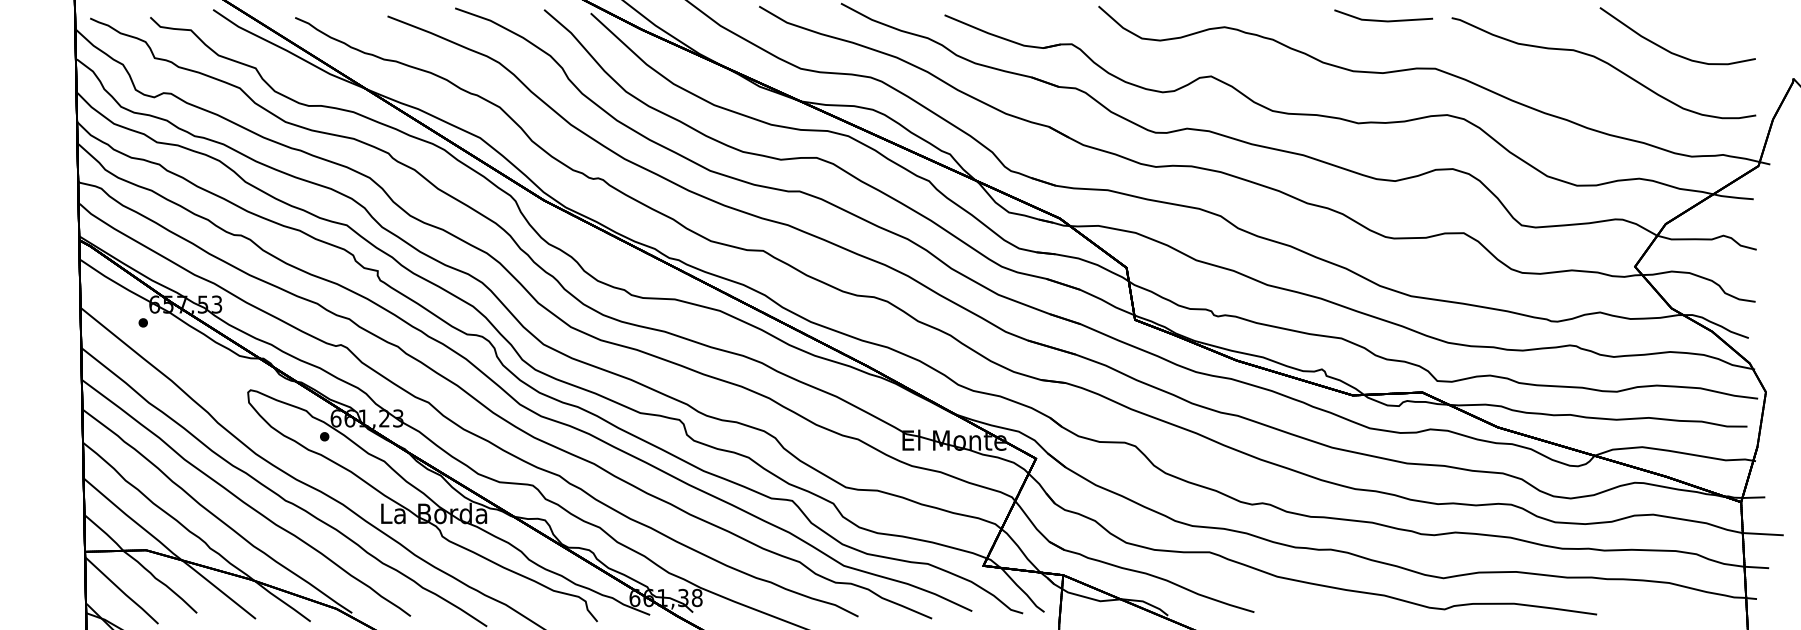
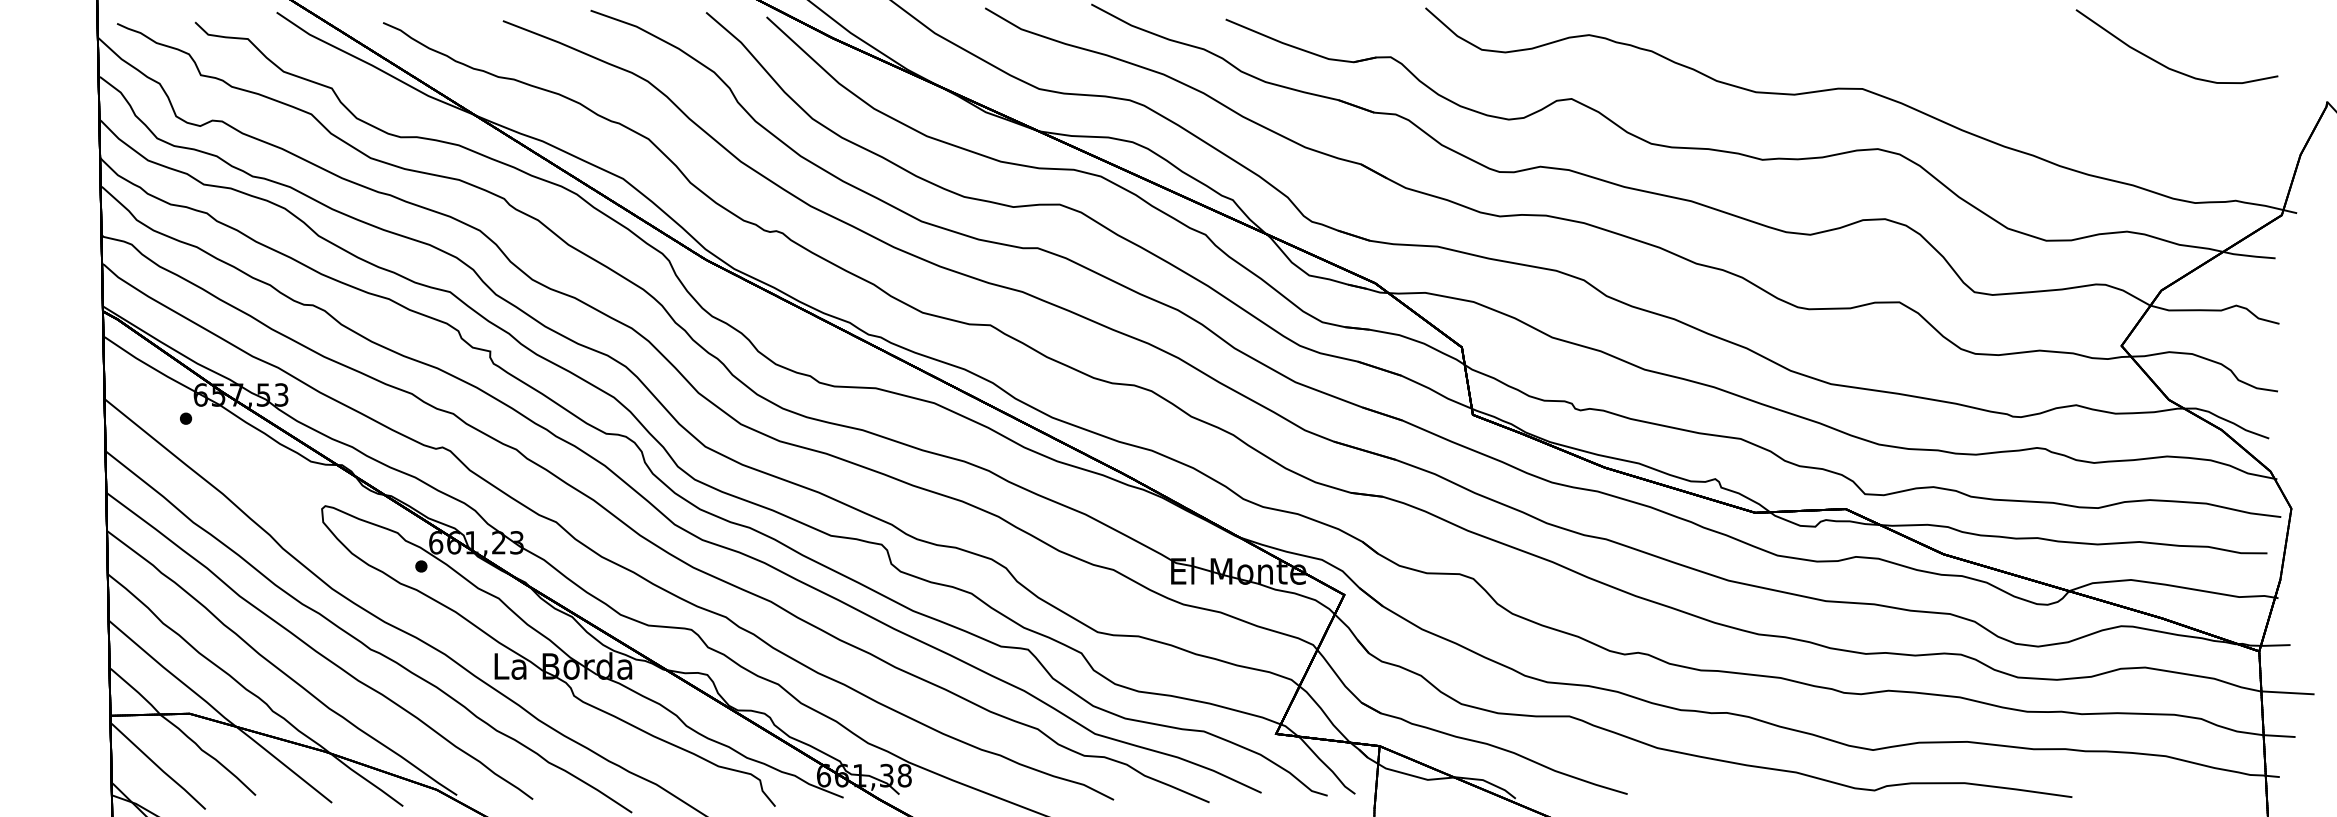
part: (1547, 49) -> (2007, 64), removed

